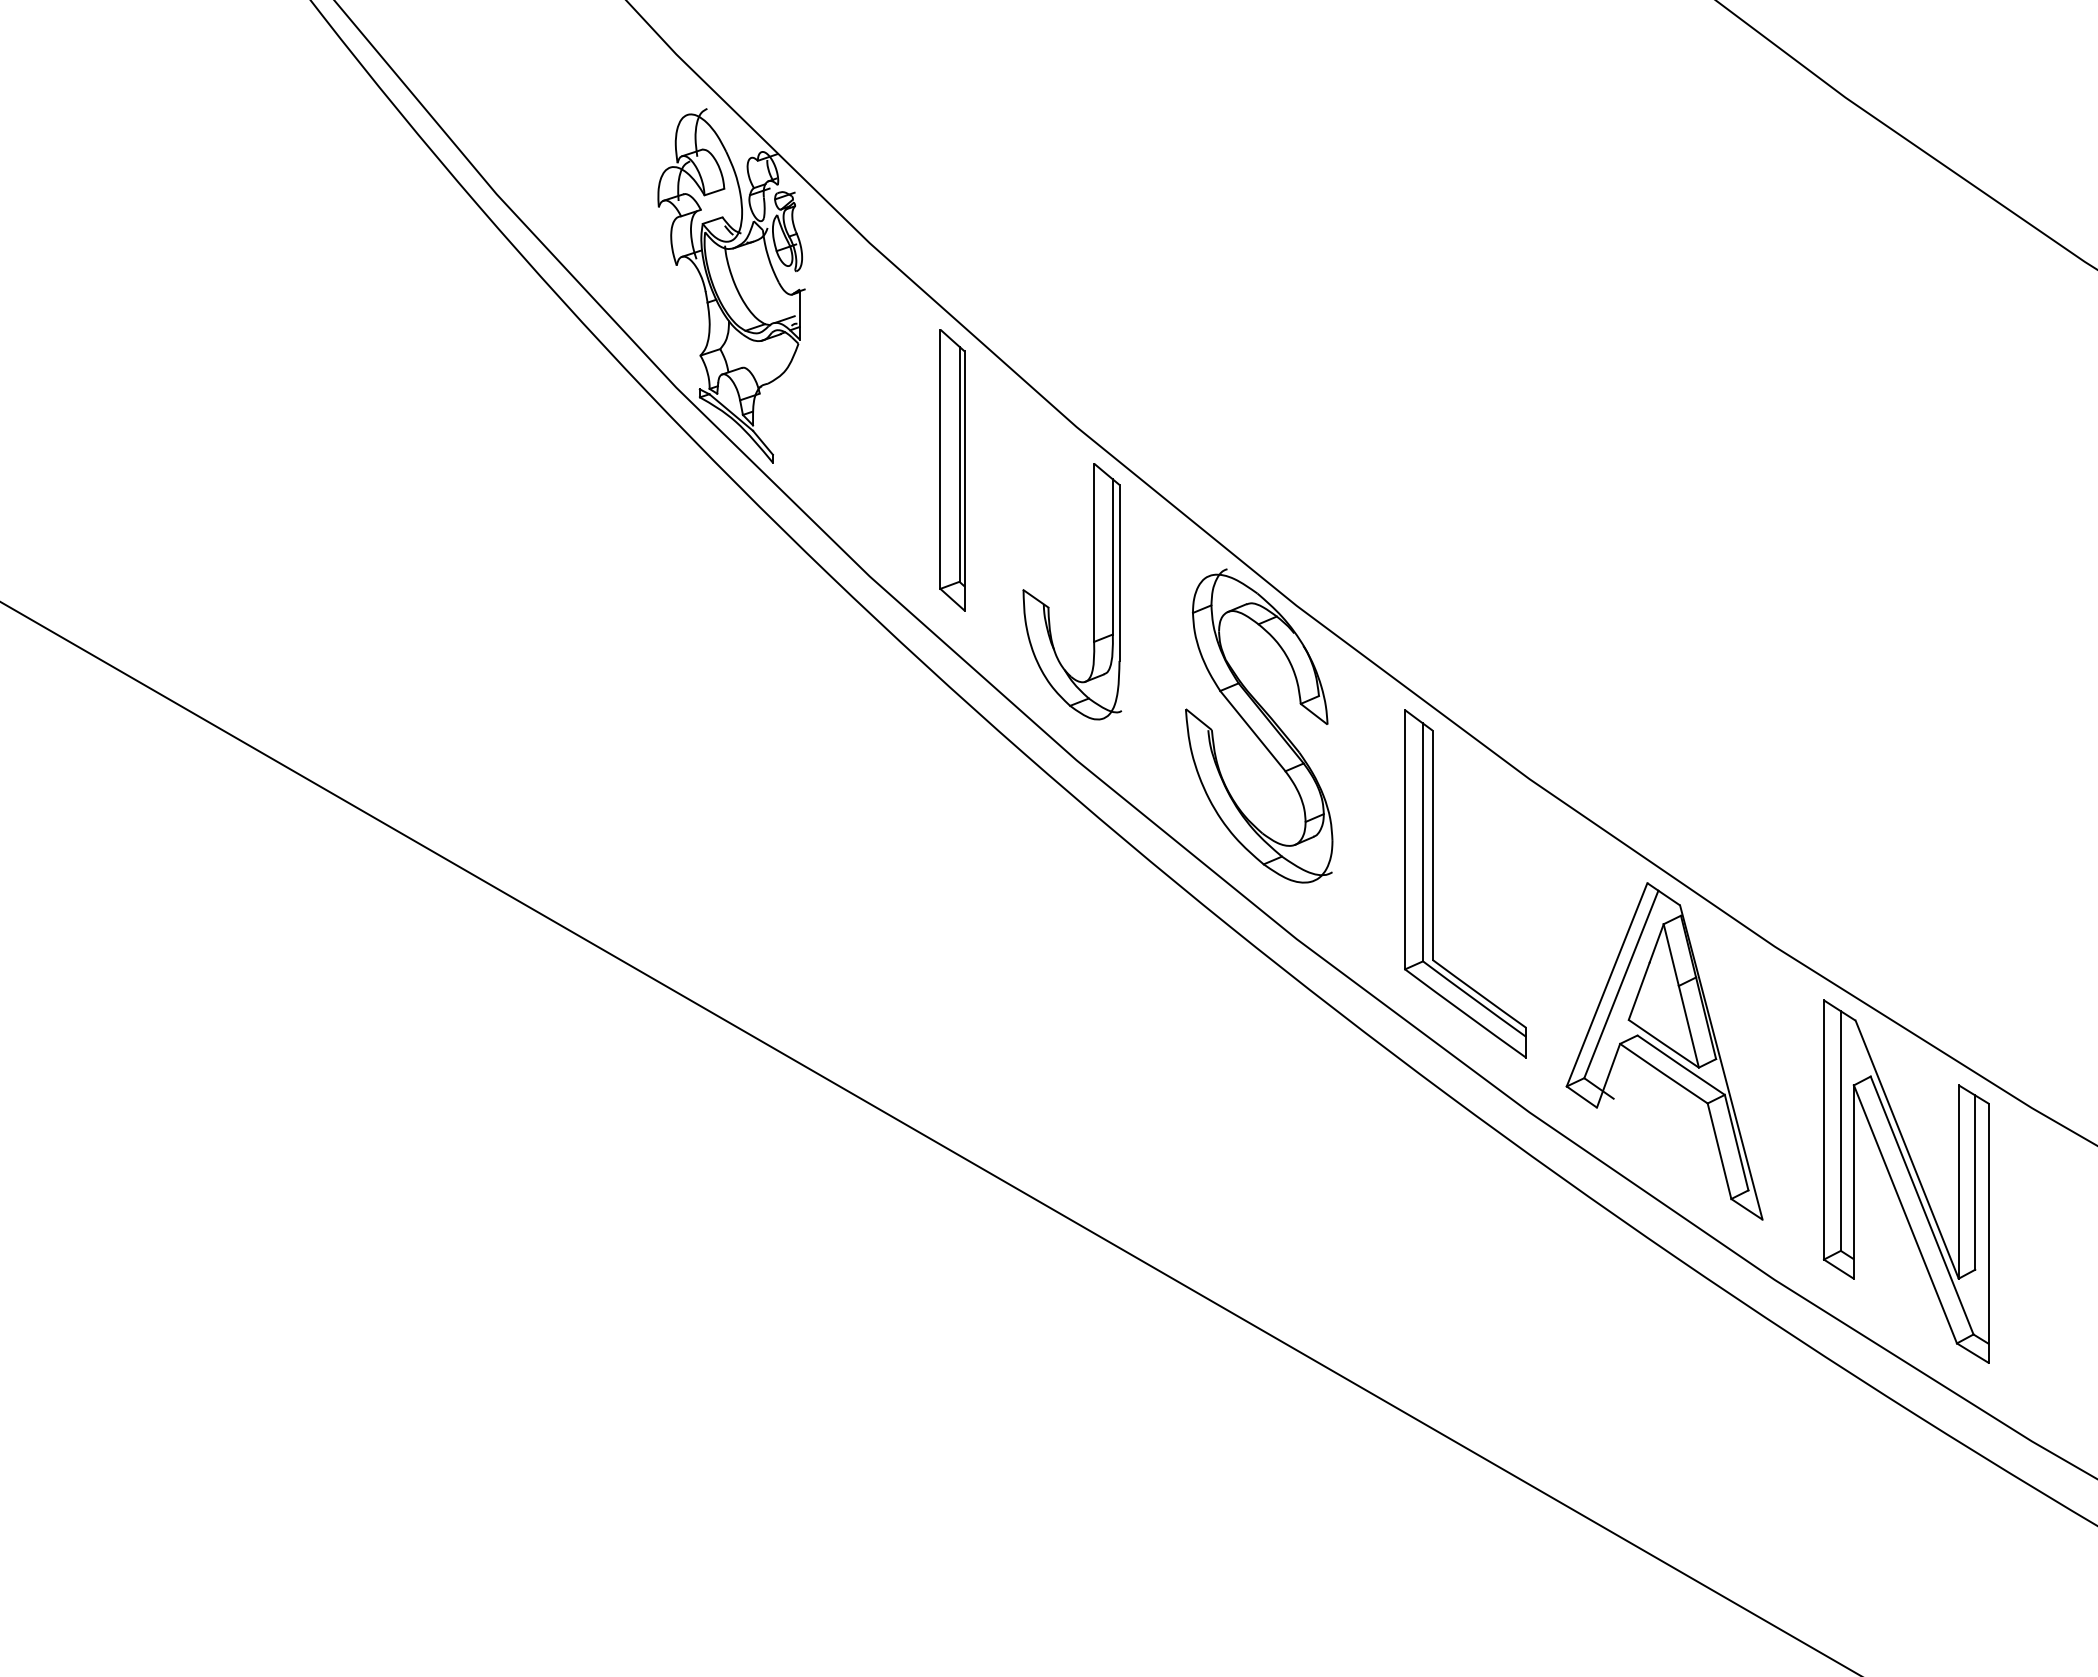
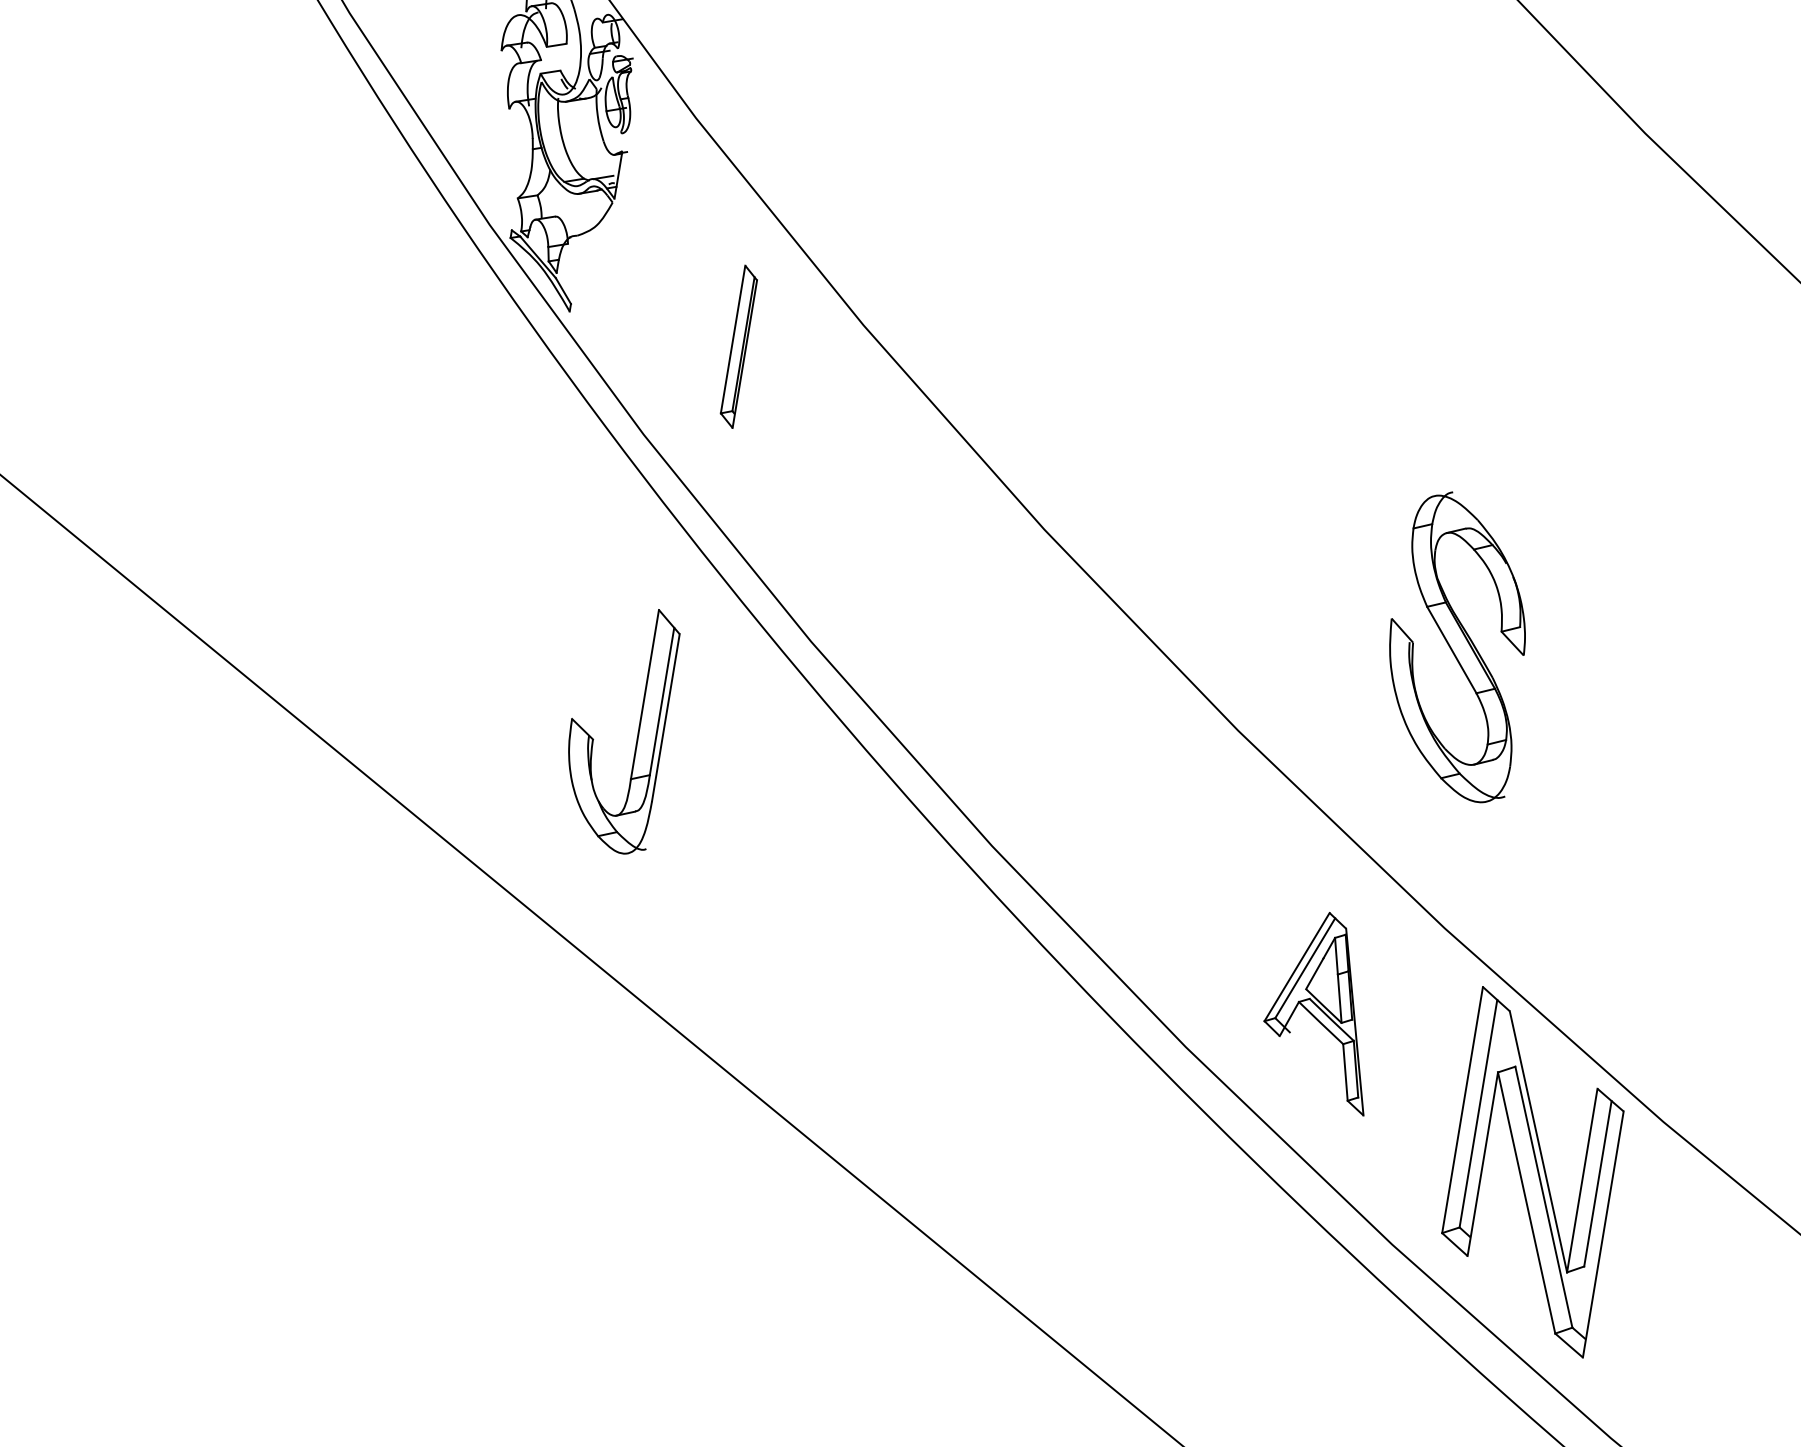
part: (952, 470) -> (738, 347), size x0.6
part: (1093, 591) -> (638, 731), moved
part: (1259, 725) -> (1459, 645), moved
part: (1433, 883) -> (1130, 814), removed
part: (1664, 1051) -> (1323, 1010), size x0.6

